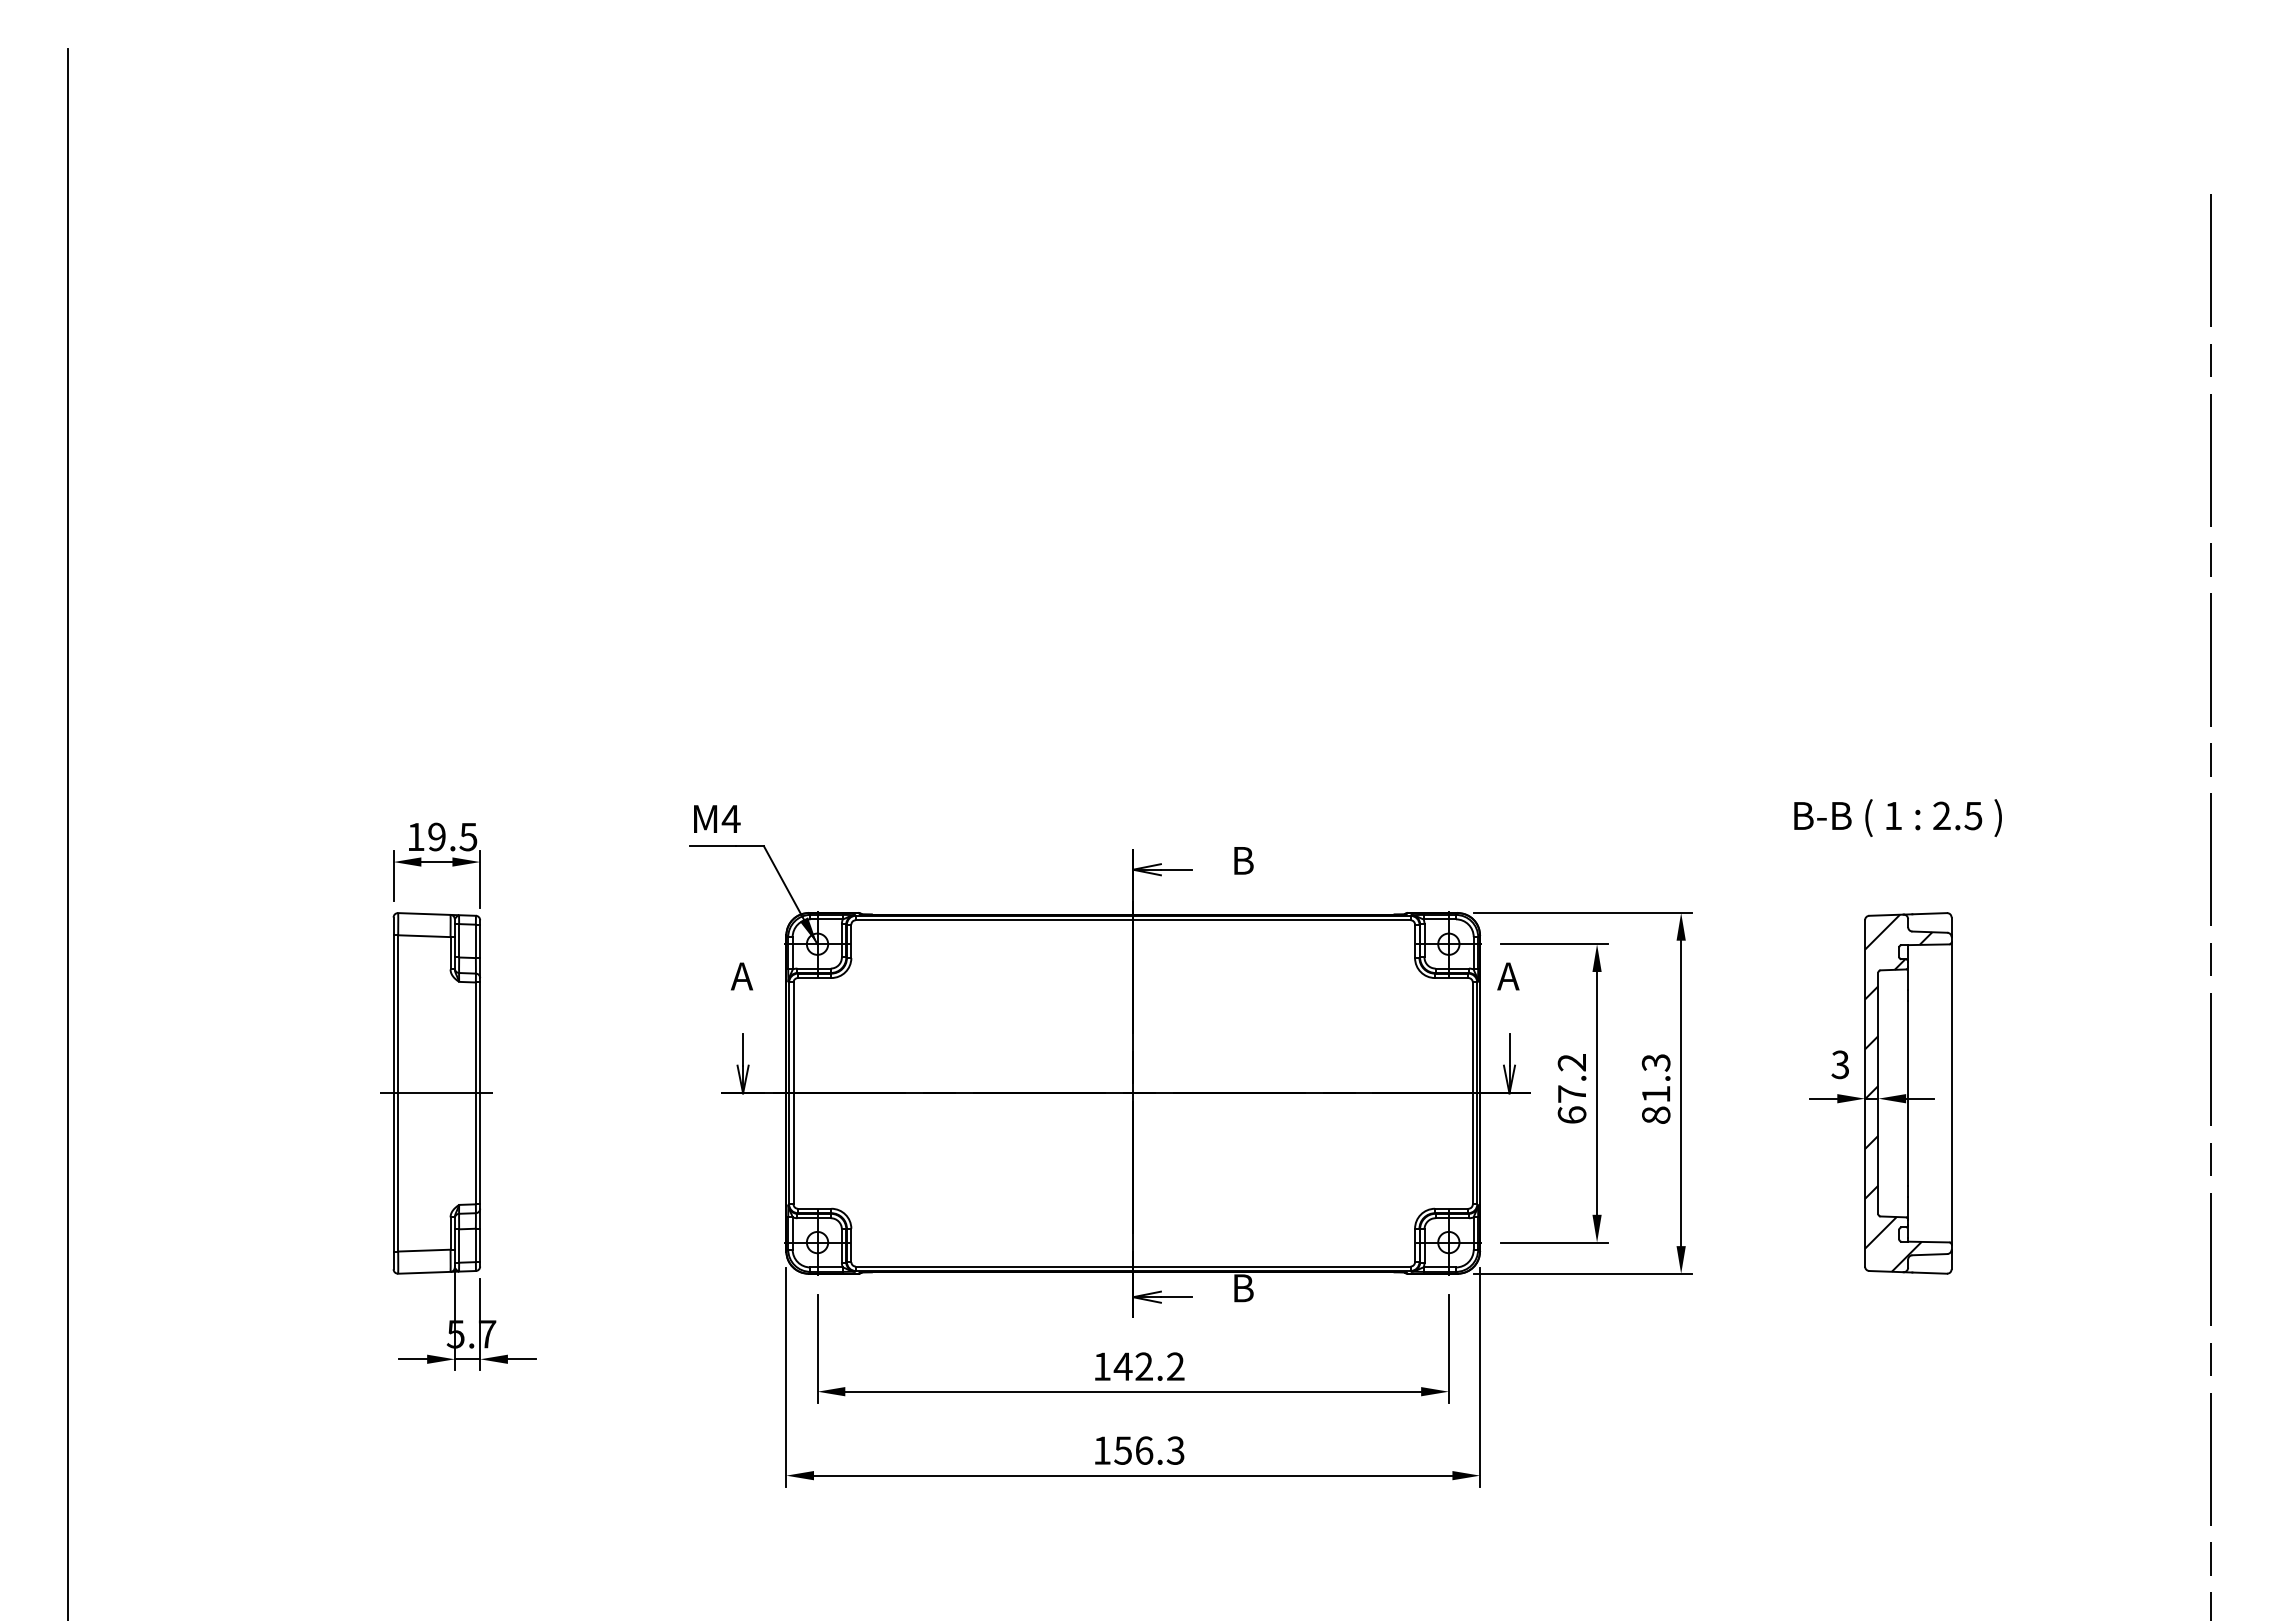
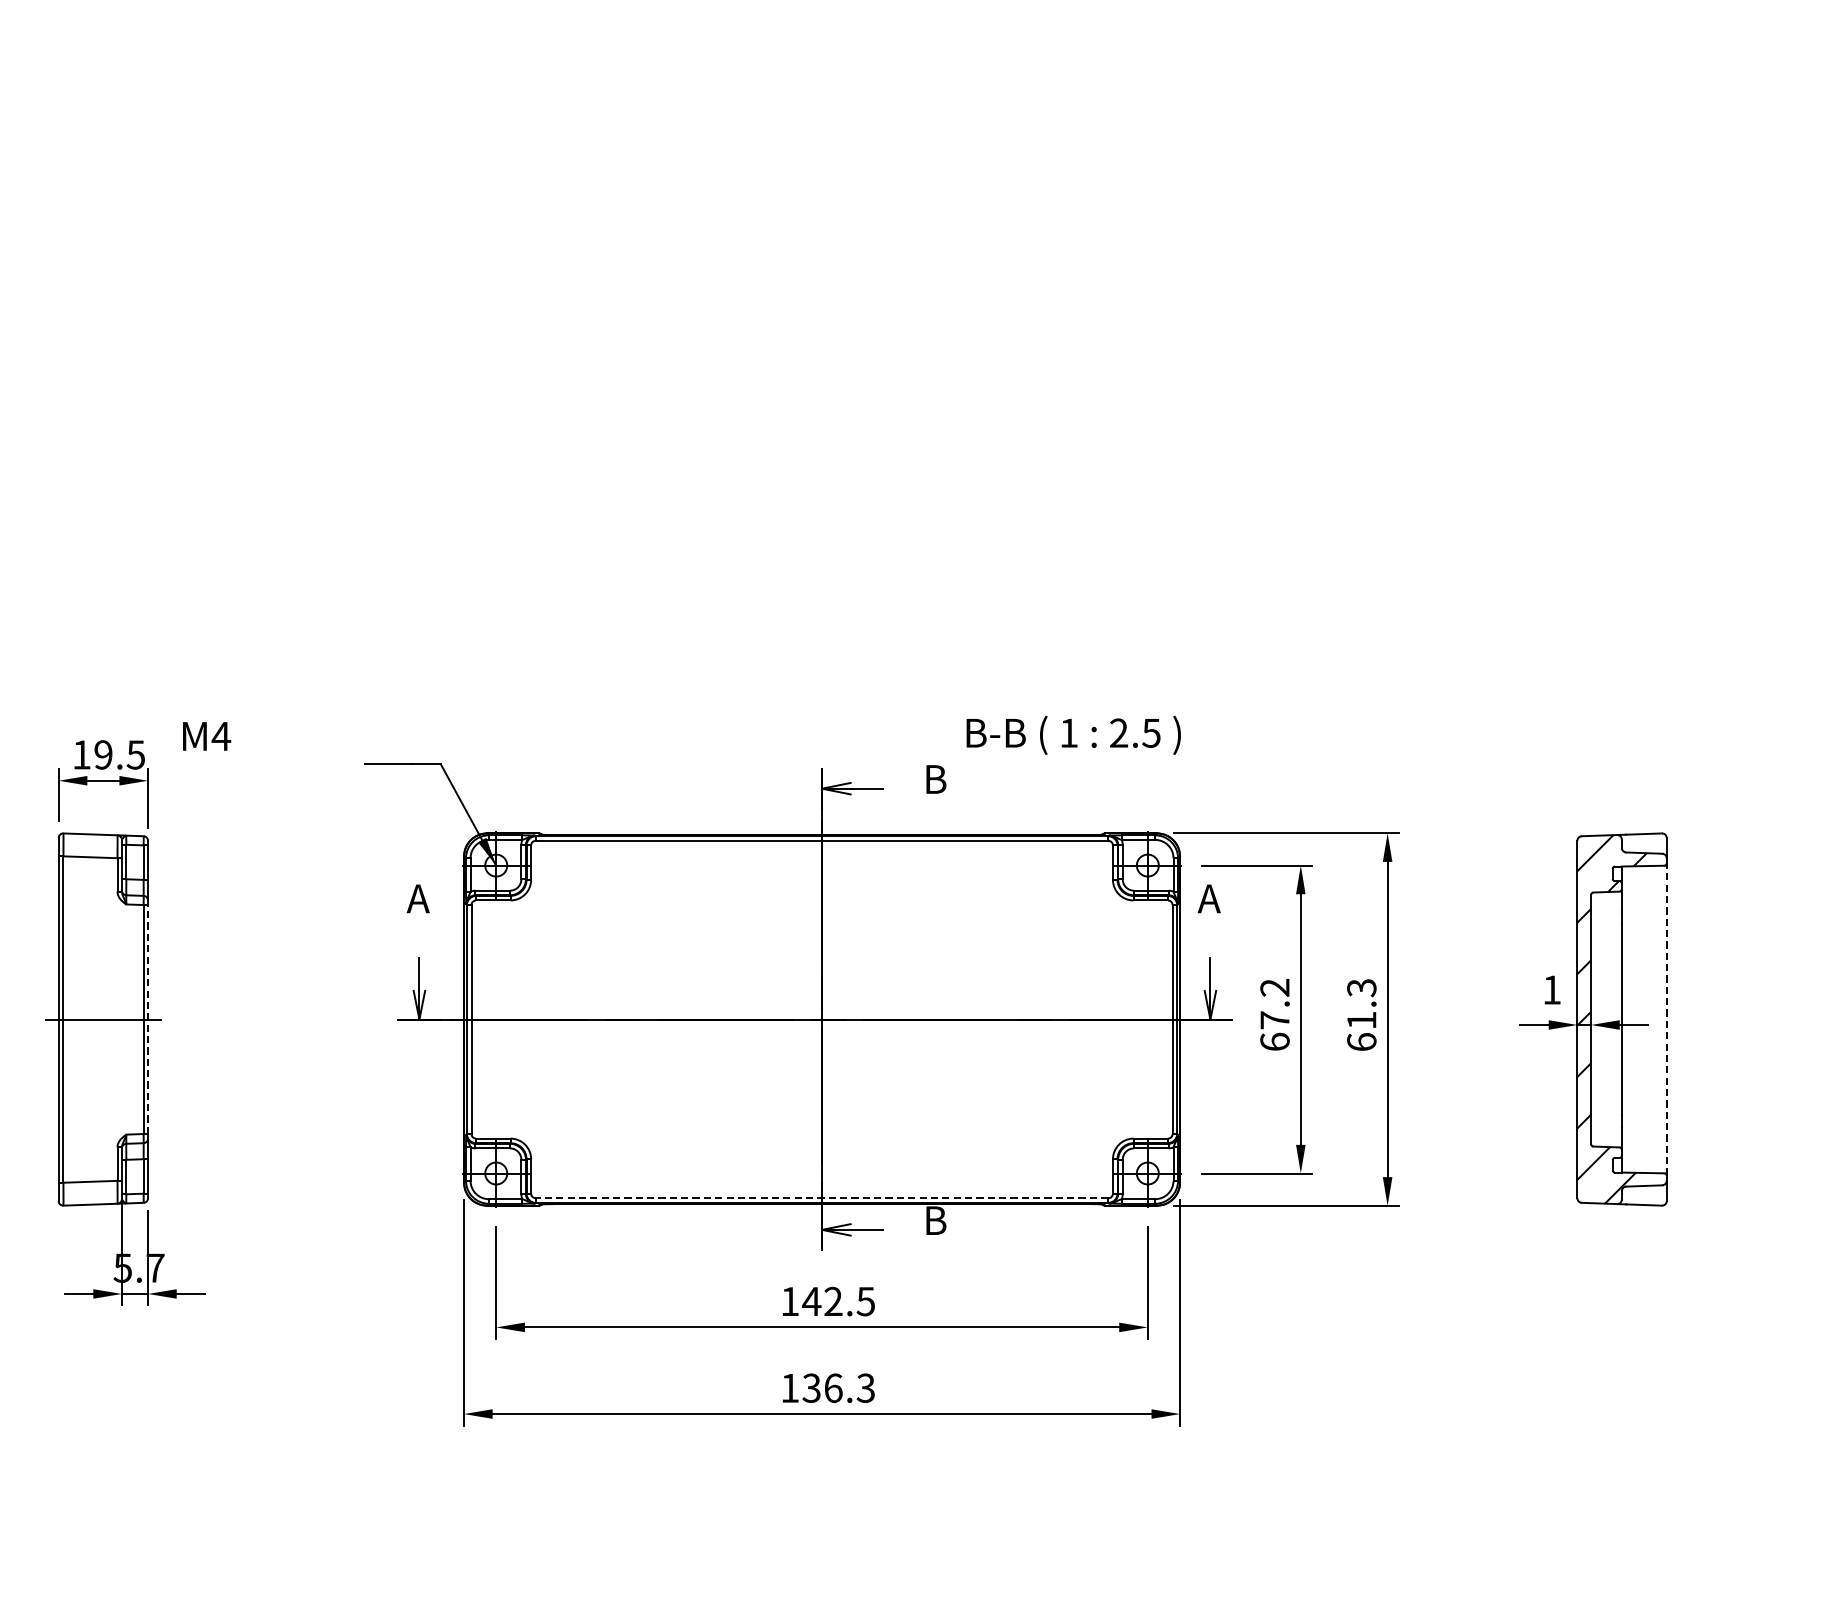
text: (1897, 817) -> (1073, 734), moved
text: (717, 818) -> (207, 735), moved
text: (1839, 1064) -> (1551, 989), 3 -> 1
line: (1951, 1092) -> (1666, 1018), solid -> dashed
line: (480, 1093) -> (148, 1019), solid -> dashed
text: (1655, 1114) -> (1361, 1041), 81.3 -> 61.3
line: (1132, 1266) -> (821, 1198), solid -> dashed
text: (1175, 1366) -> (865, 1301), 142.2 -> 142.5
text: (1122, 1450) -> (811, 1388), 156.3 -> 136.3

